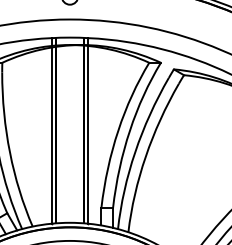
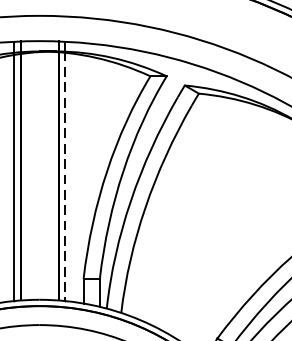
line: (88, 134) -> (65, 176), solid -> dashed

